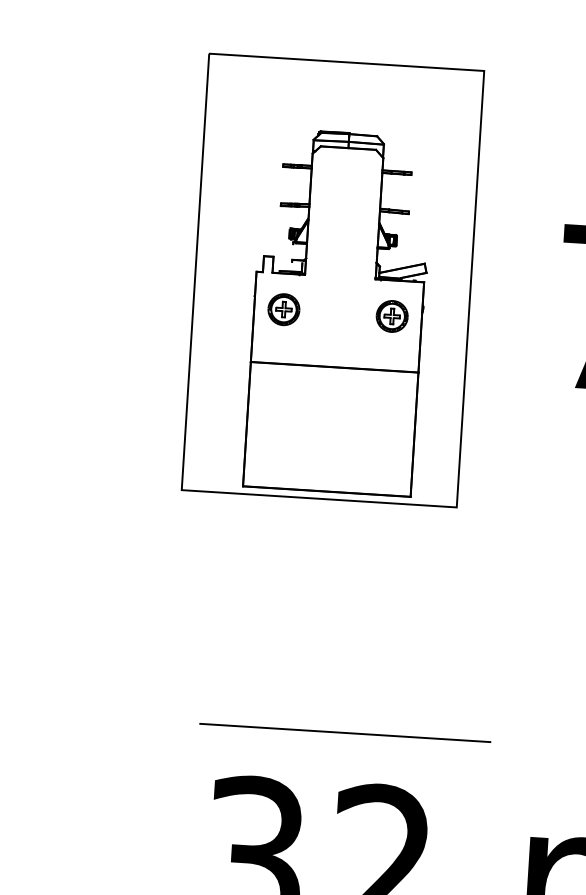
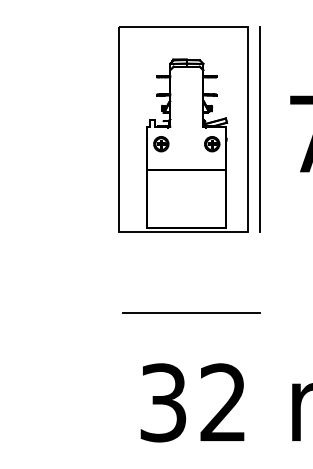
line: (494, 289) -> (259, 128), added
line: (345, 732) -> (191, 312), moved

